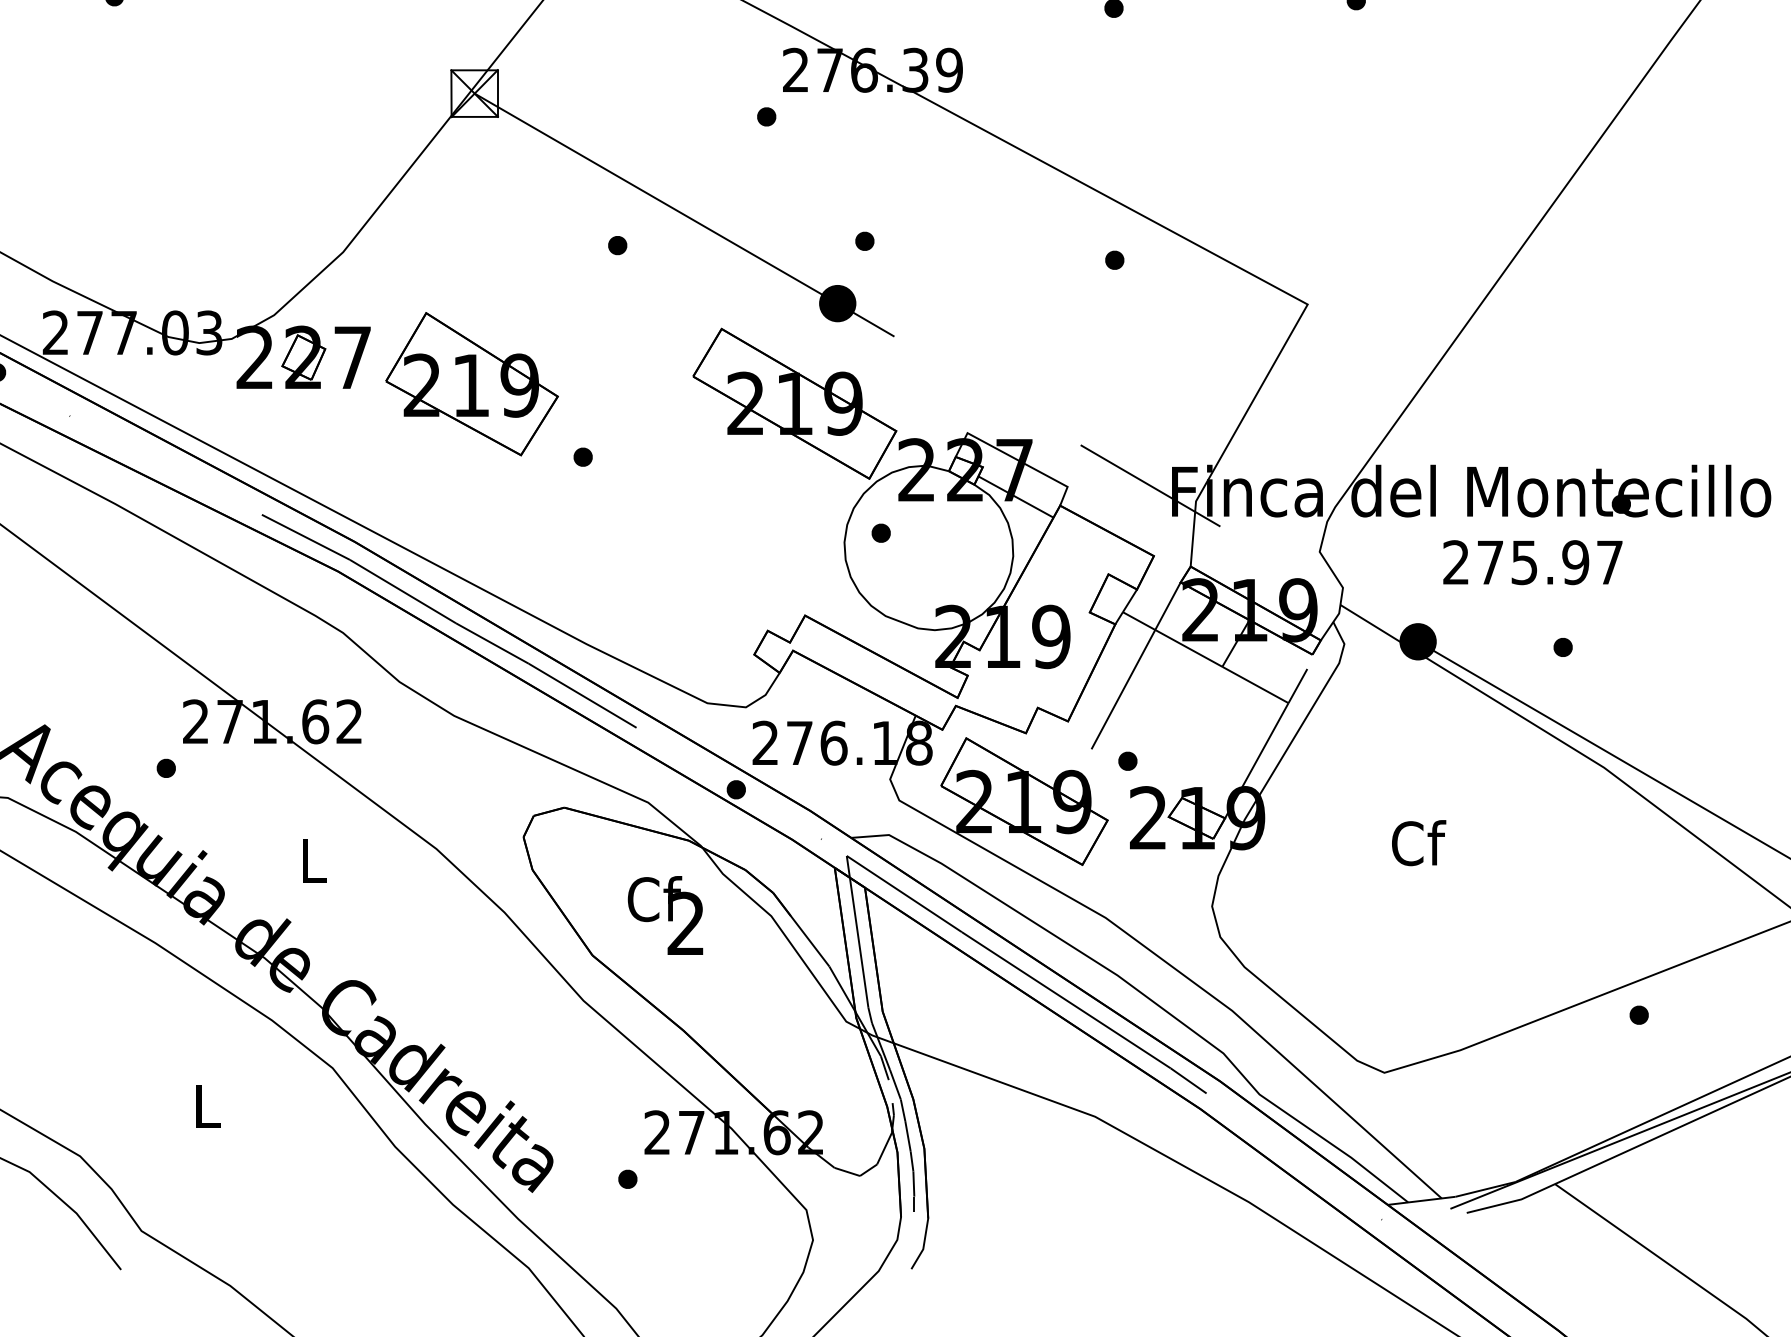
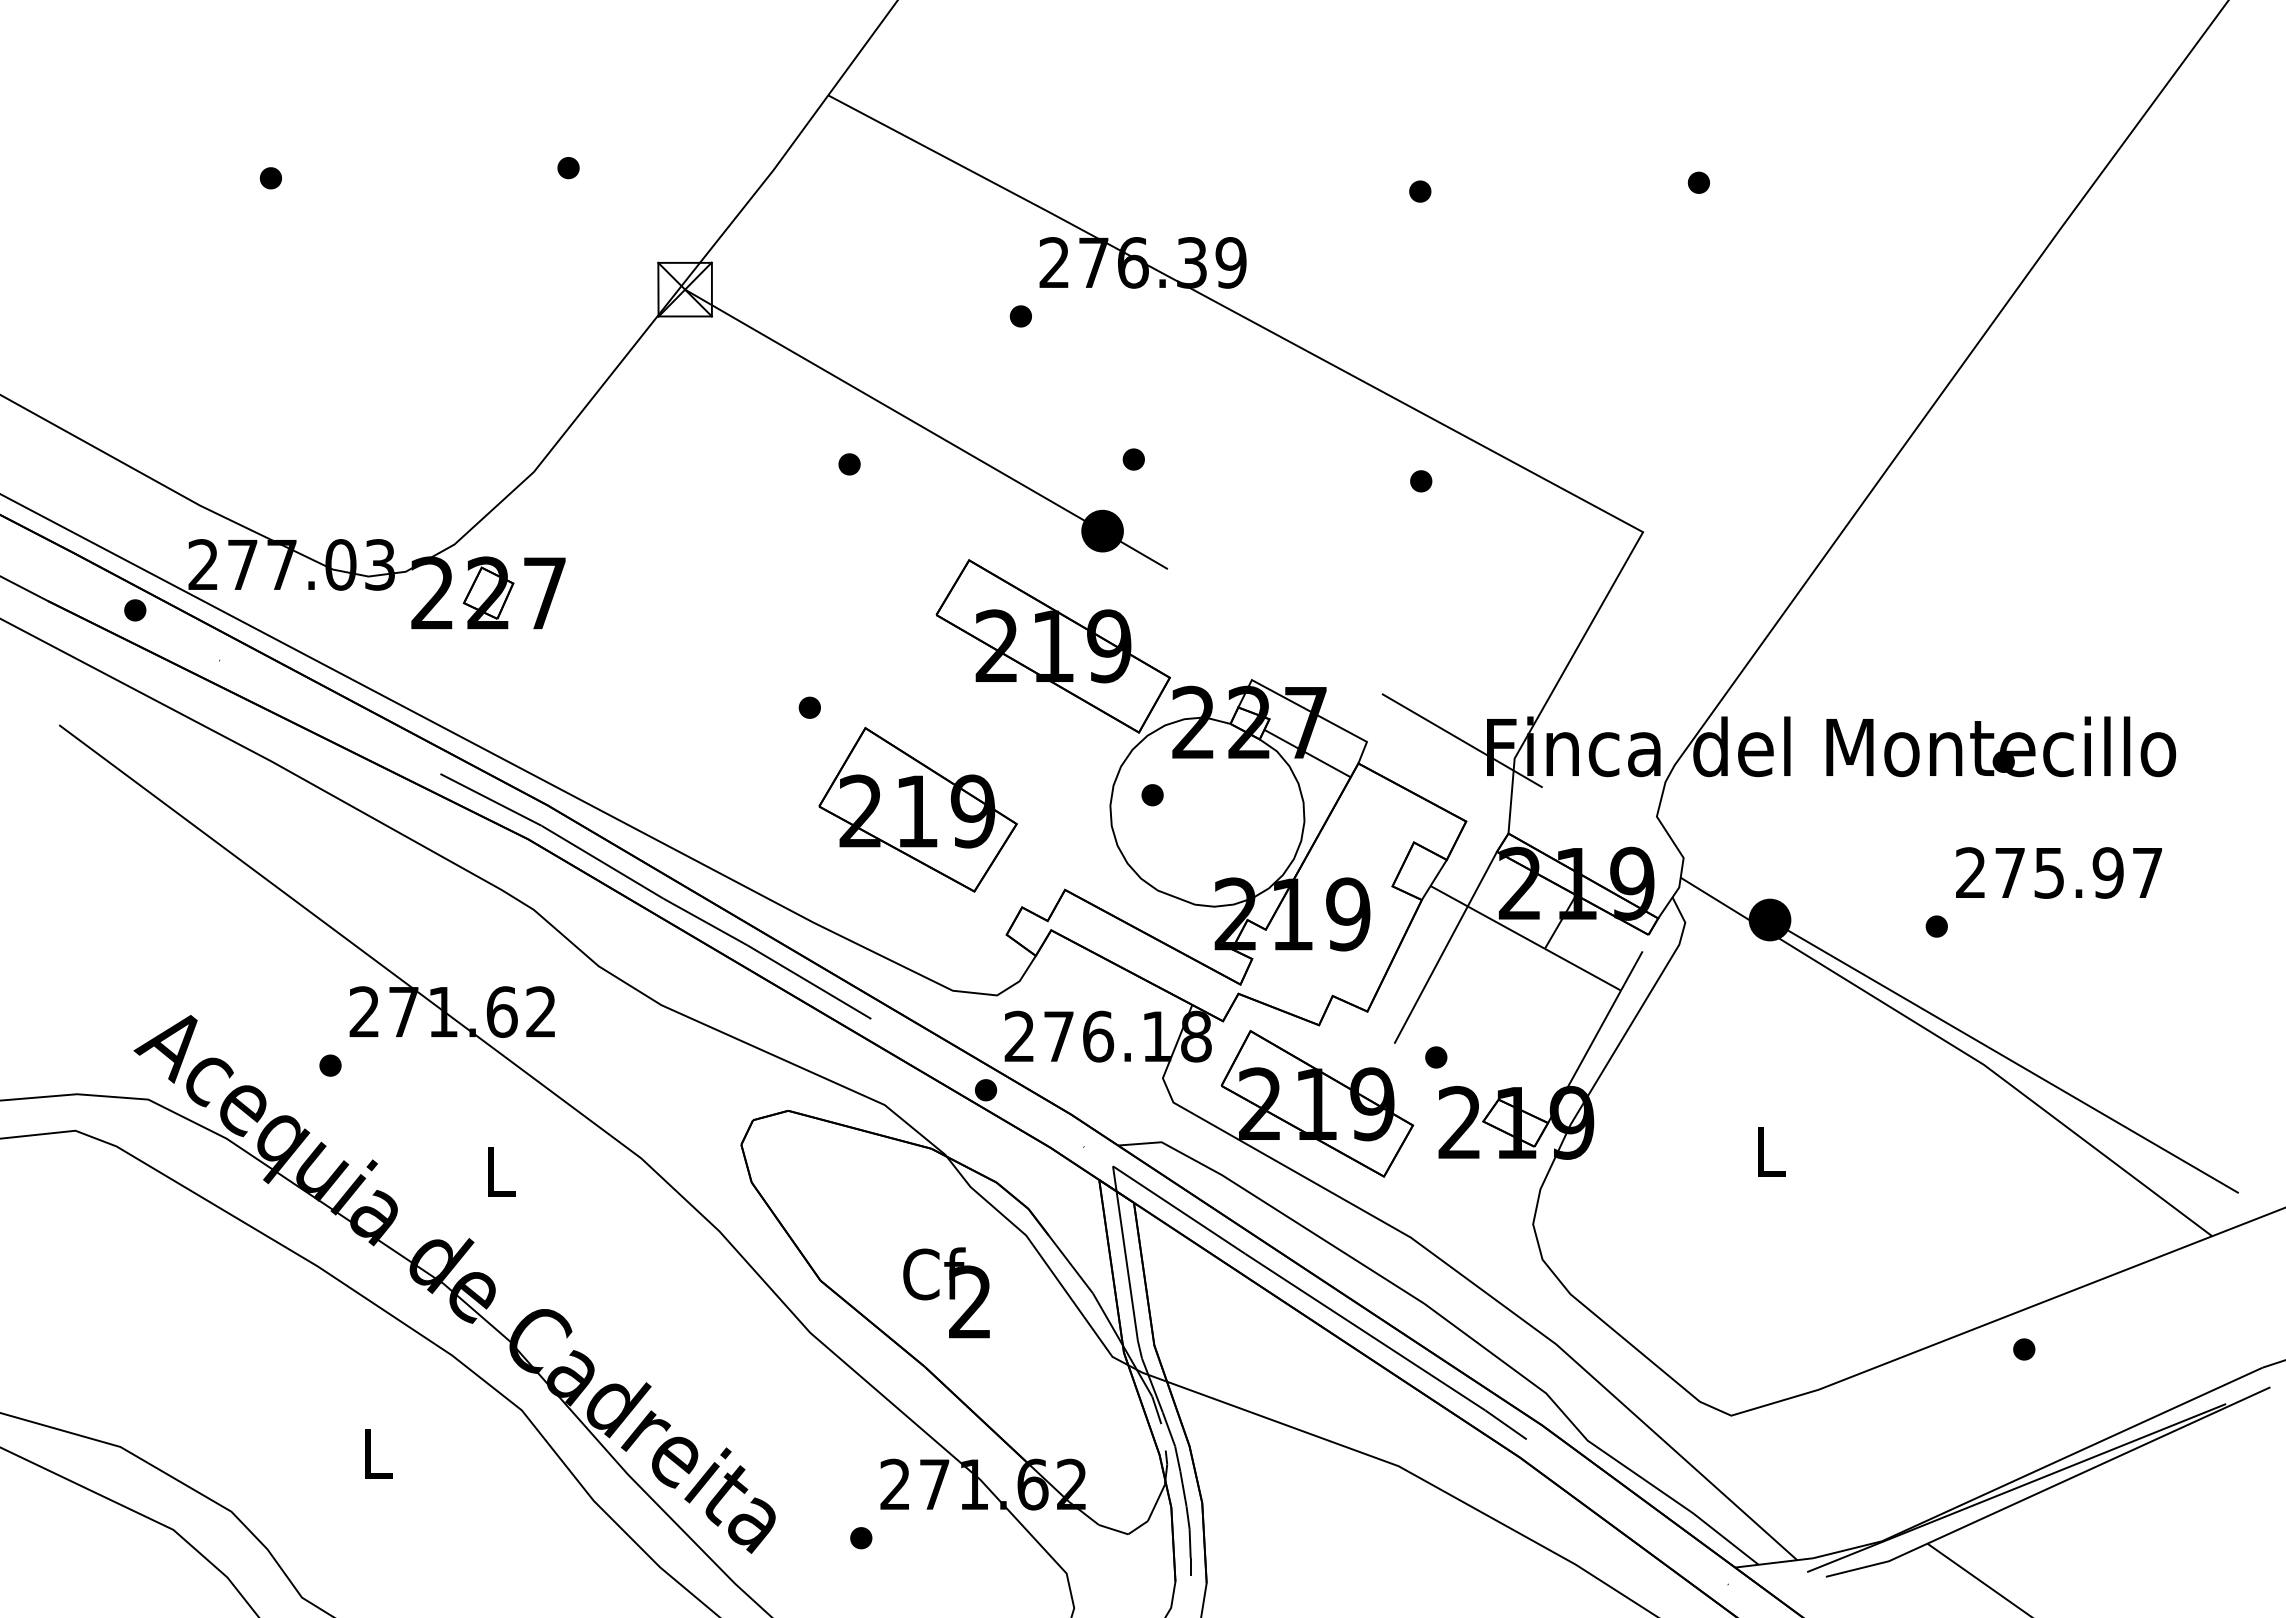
part: (471, 383) -> (917, 809), moved
text: (1532, 562) -> (2058, 872), moved
text: (1419, 843) -> (1771, 1151), Cf -> L
text: (665, 915) -> (946, 1292), moved

